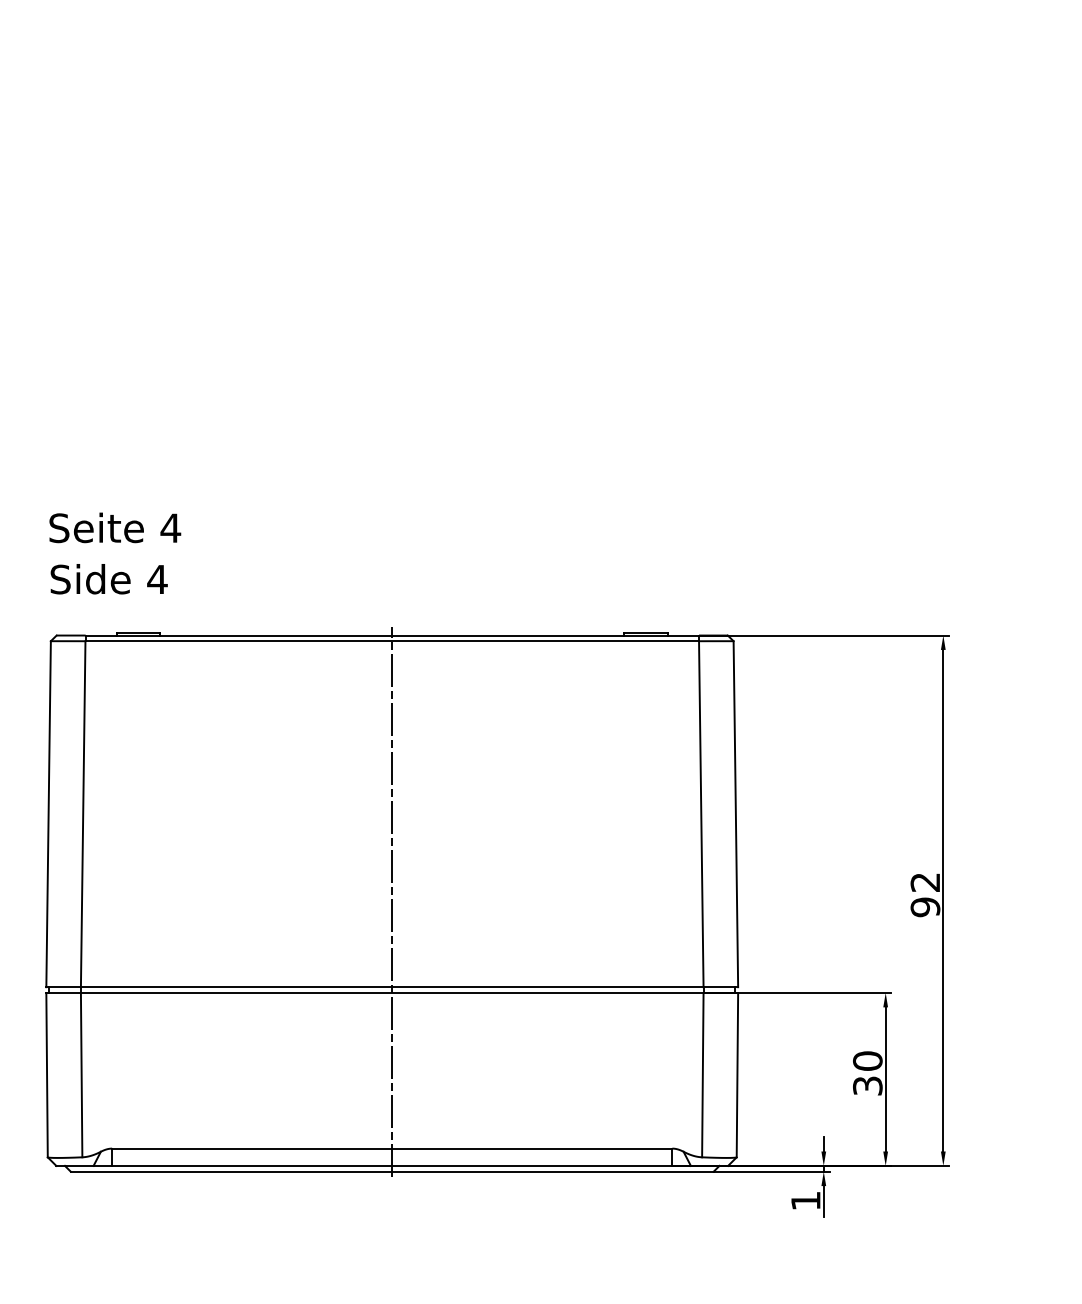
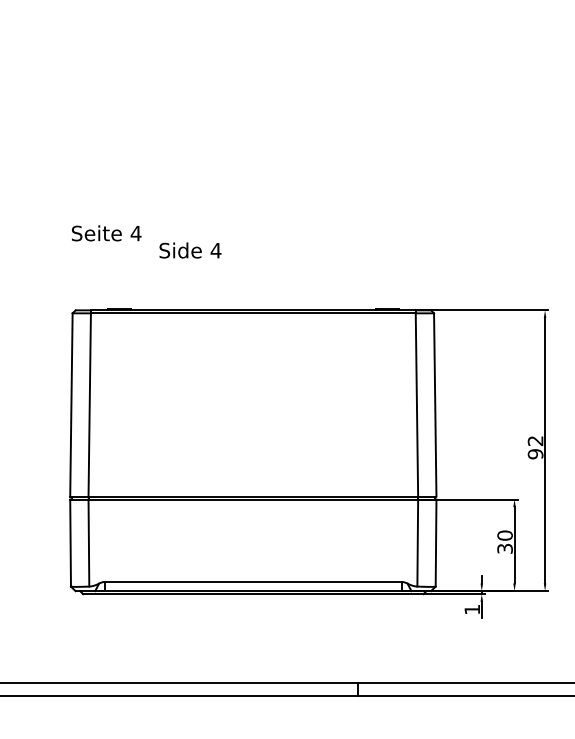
text: (114, 528) -> (106, 233), moved
text: (109, 579) -> (190, 250), moved
line: (392, 900) -> (253, 450), removed

